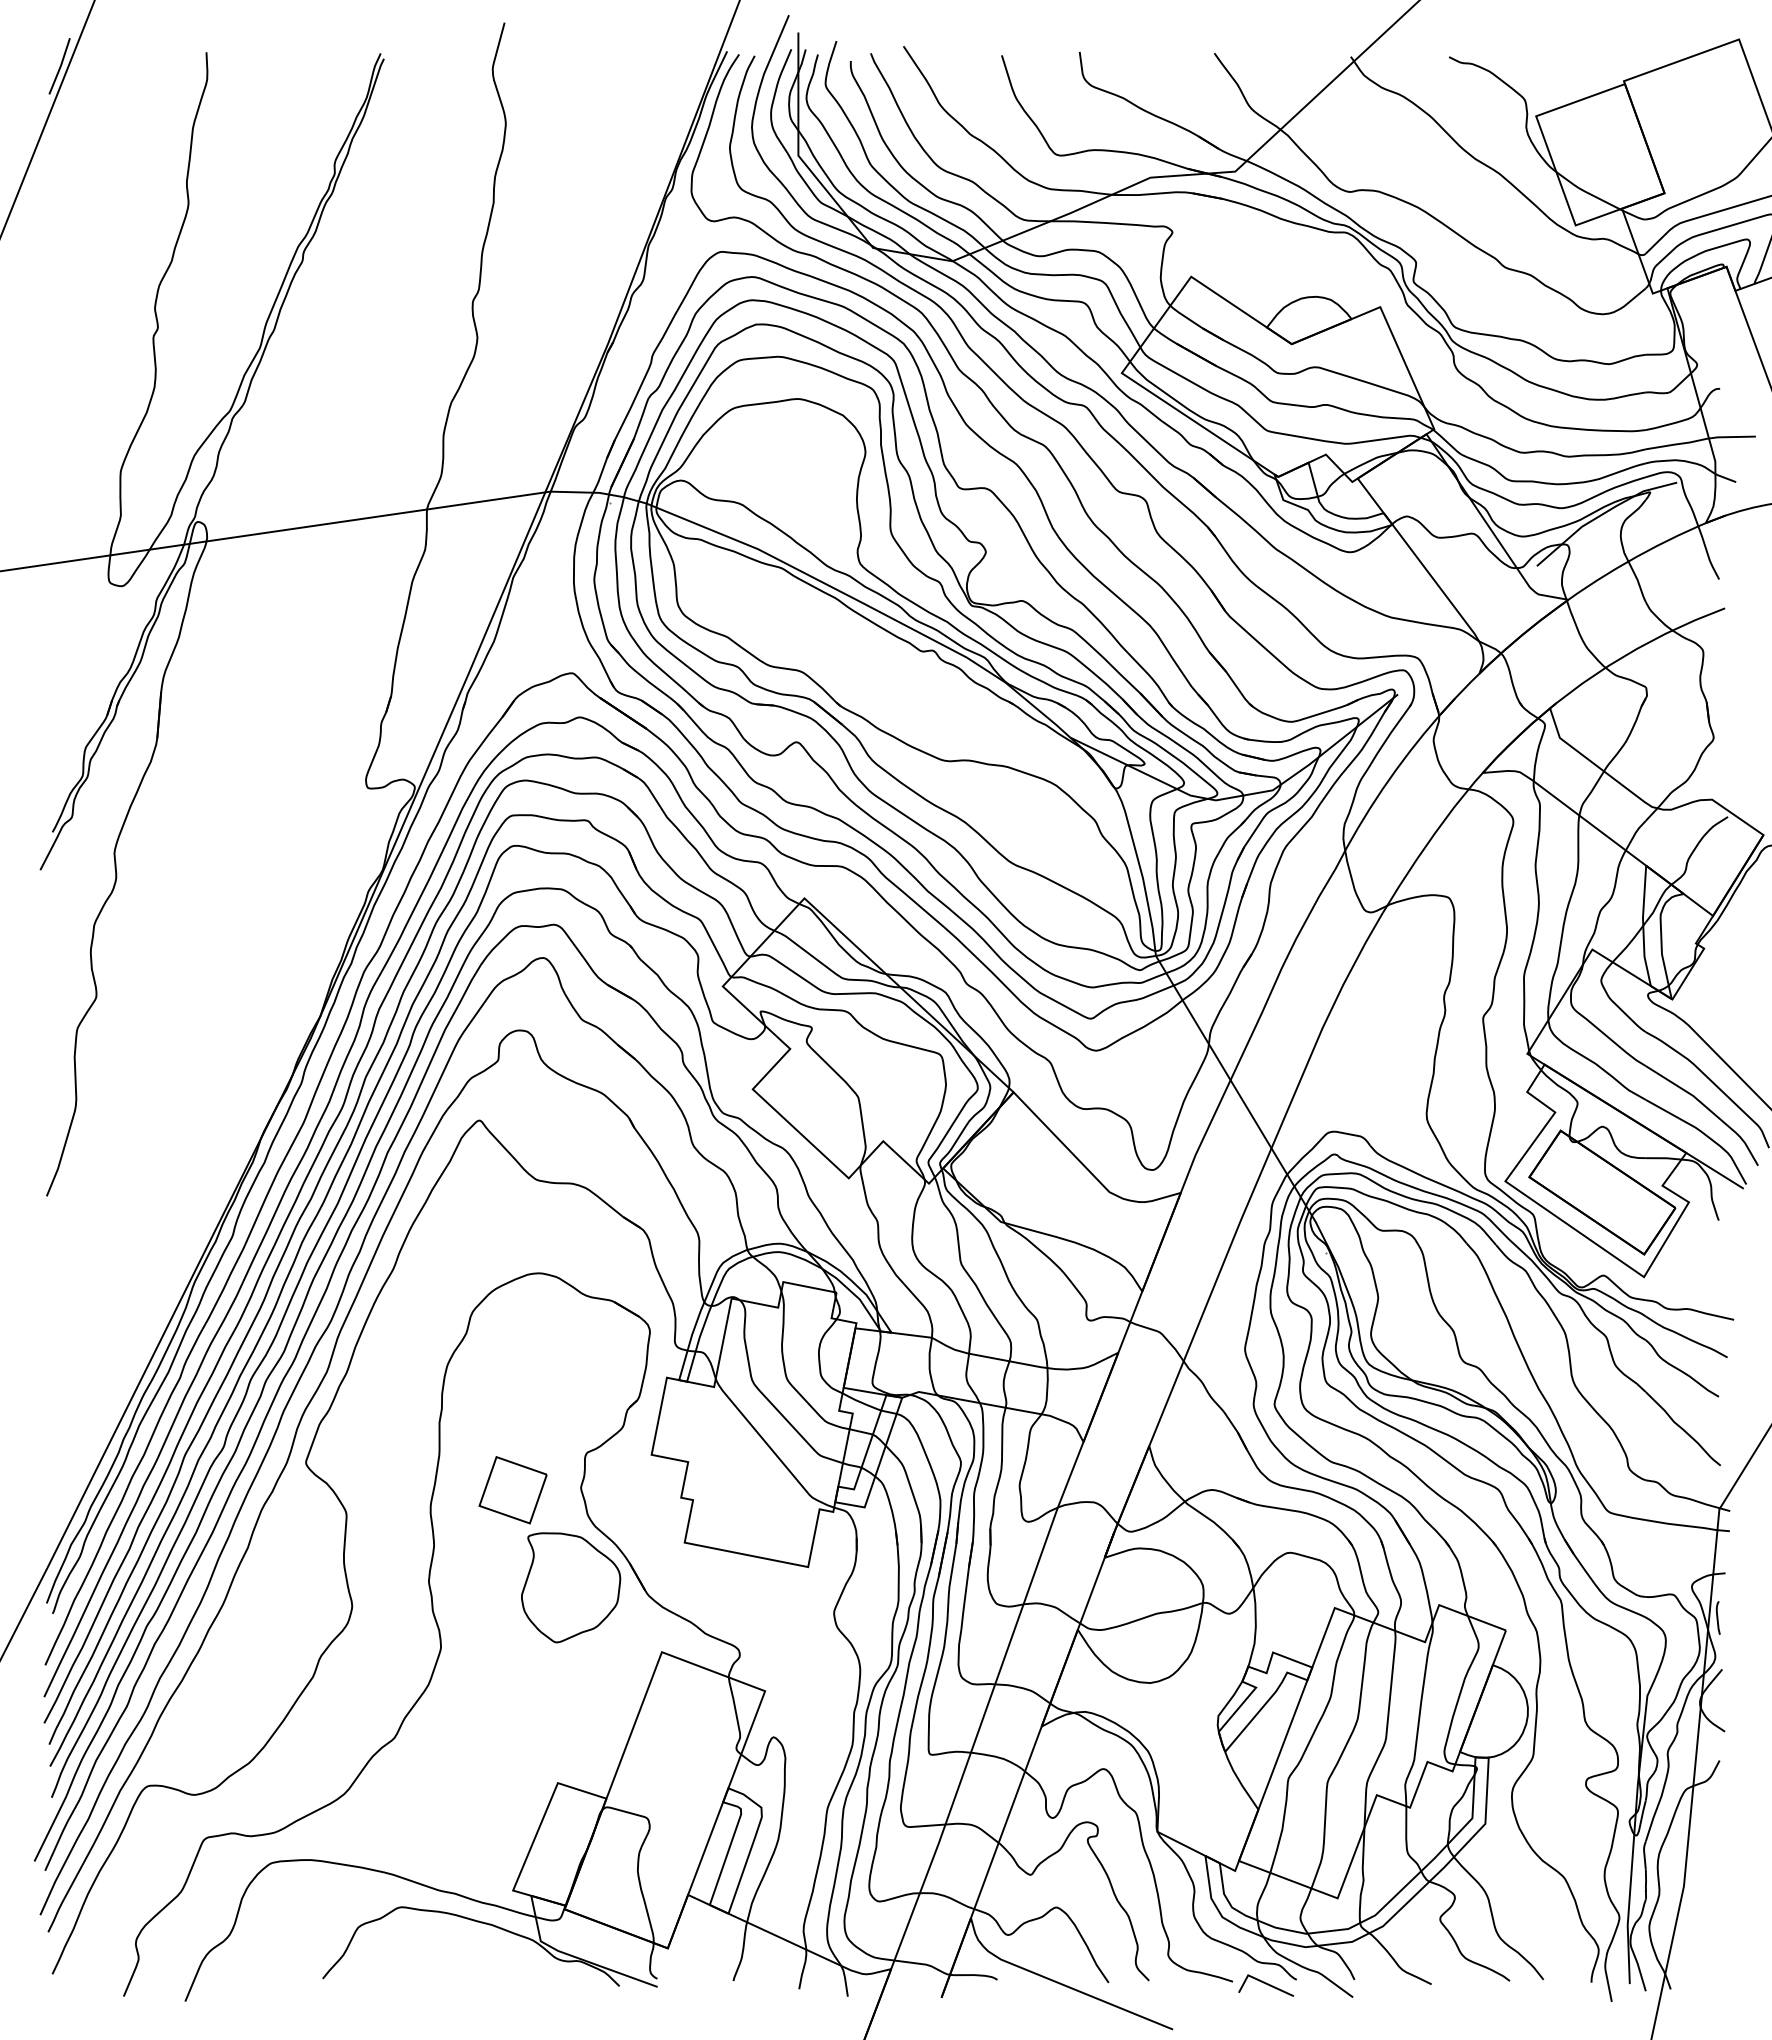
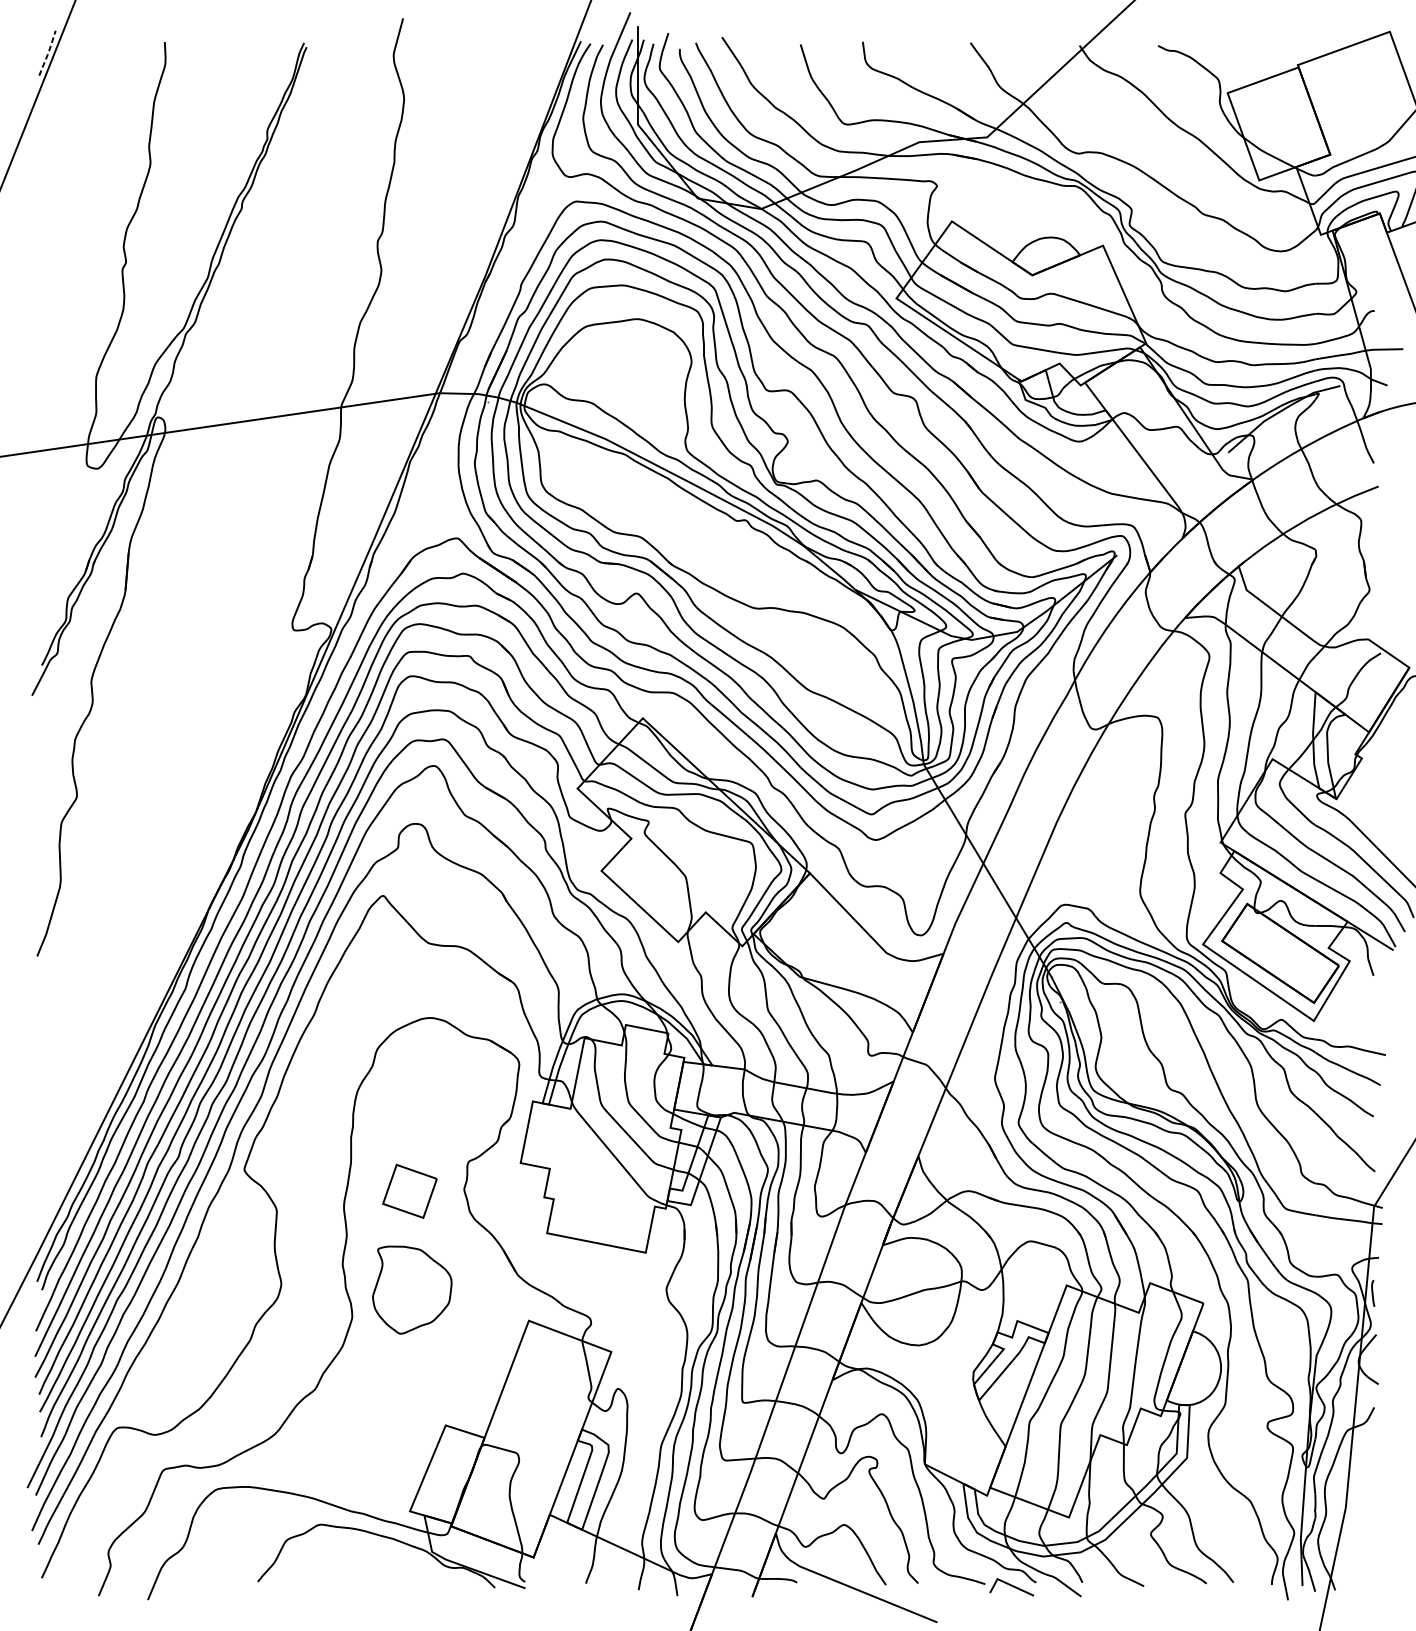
line: (60, 66) -> (48, 53), solid -> dashed
part: (571, 1587) -> (412, 1289), moved

